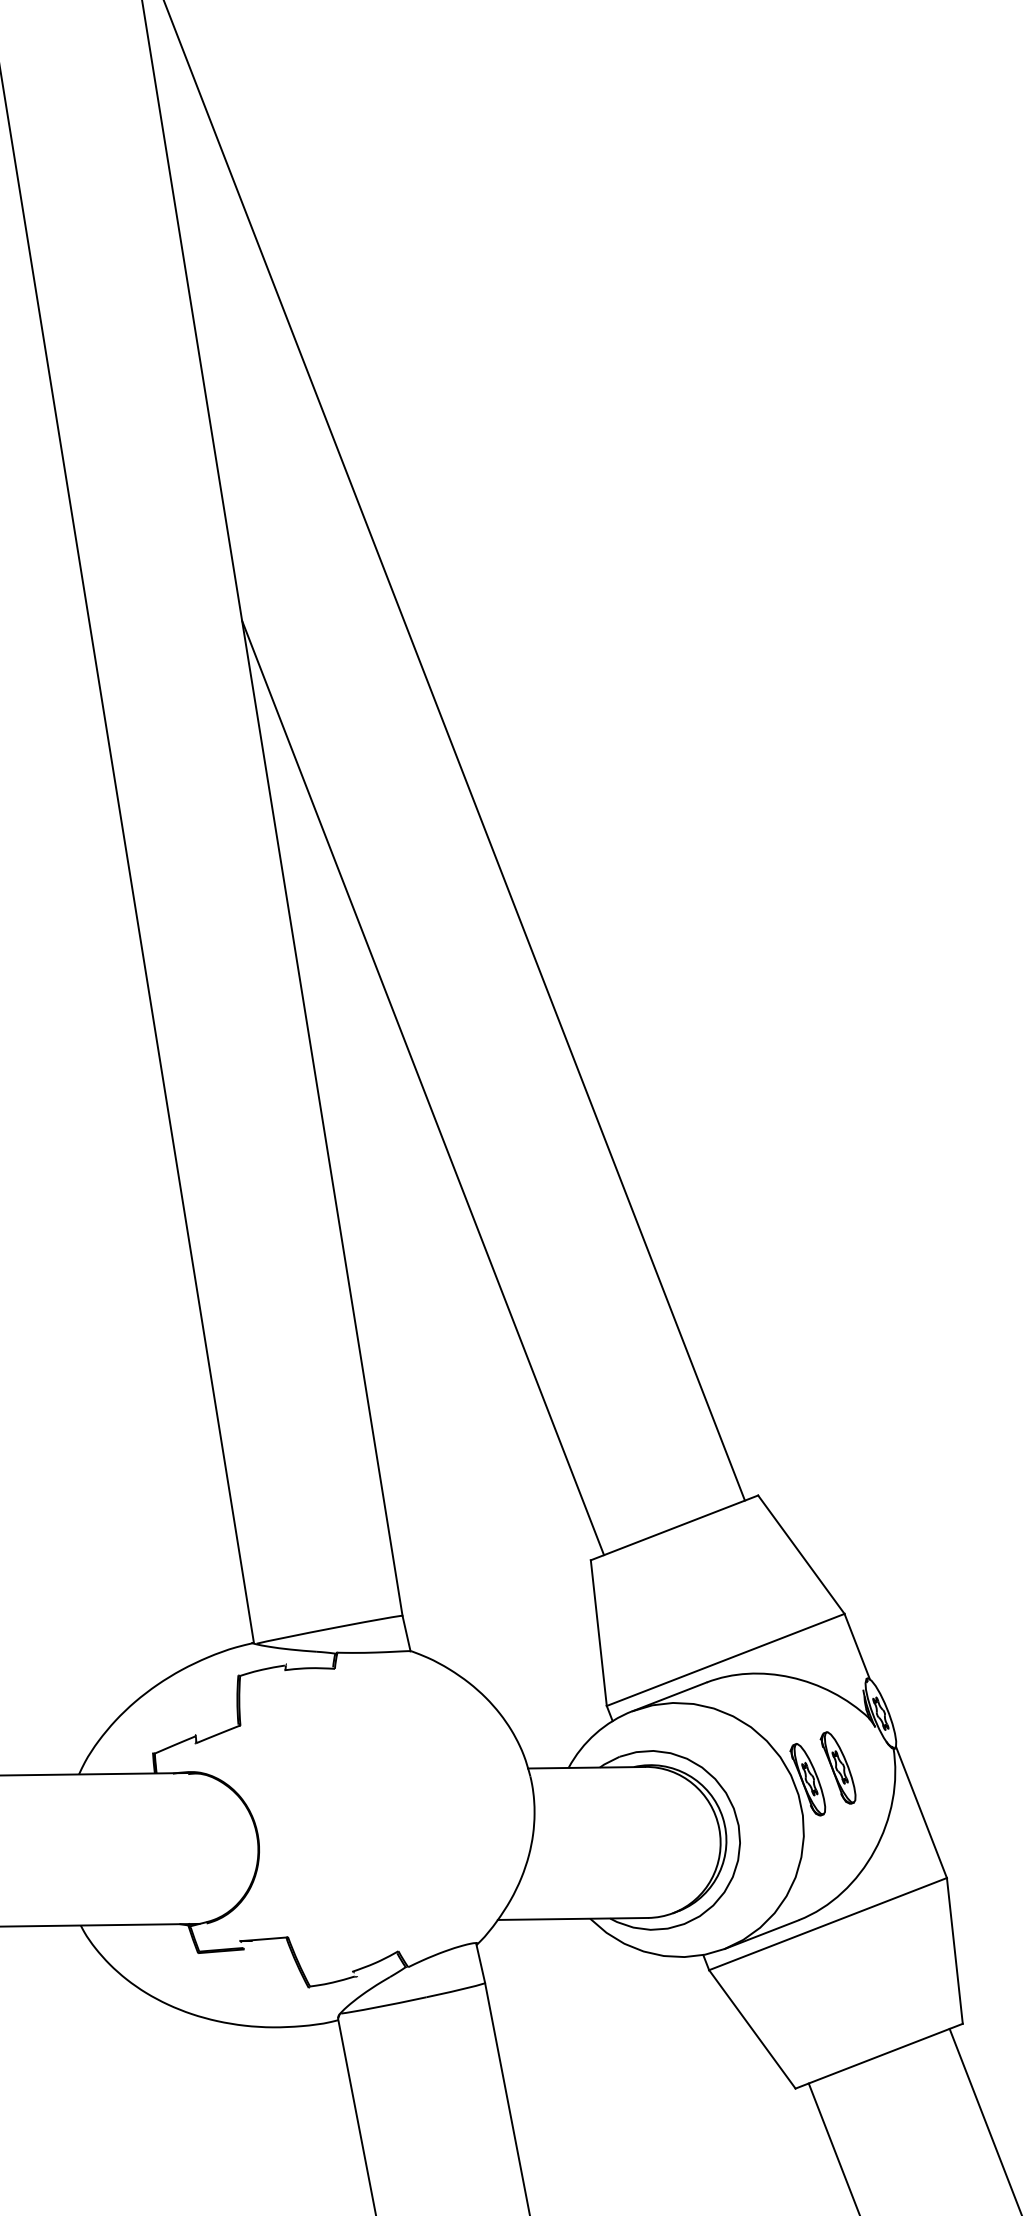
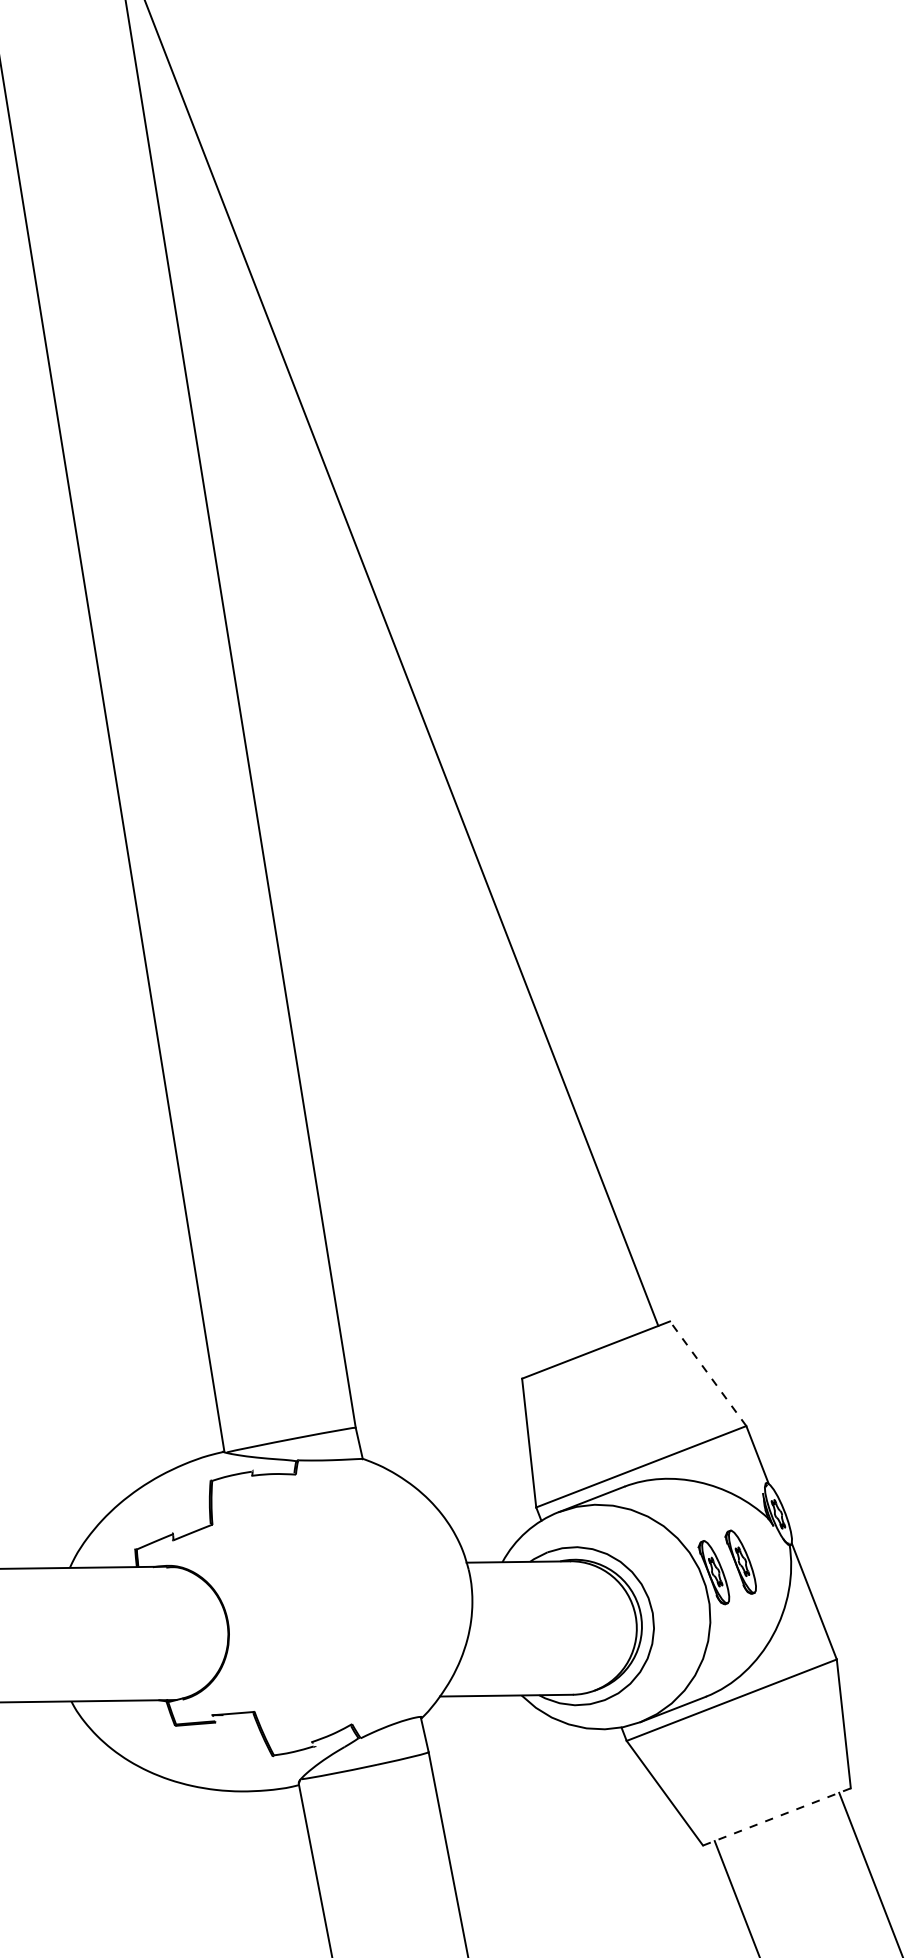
line: (422, 1088) -> (373, 961), removed
line: (801, 1554) -> (708, 1373), solid -> dashed
line: (878, 2056) -> (776, 1817), solid -> dashed

